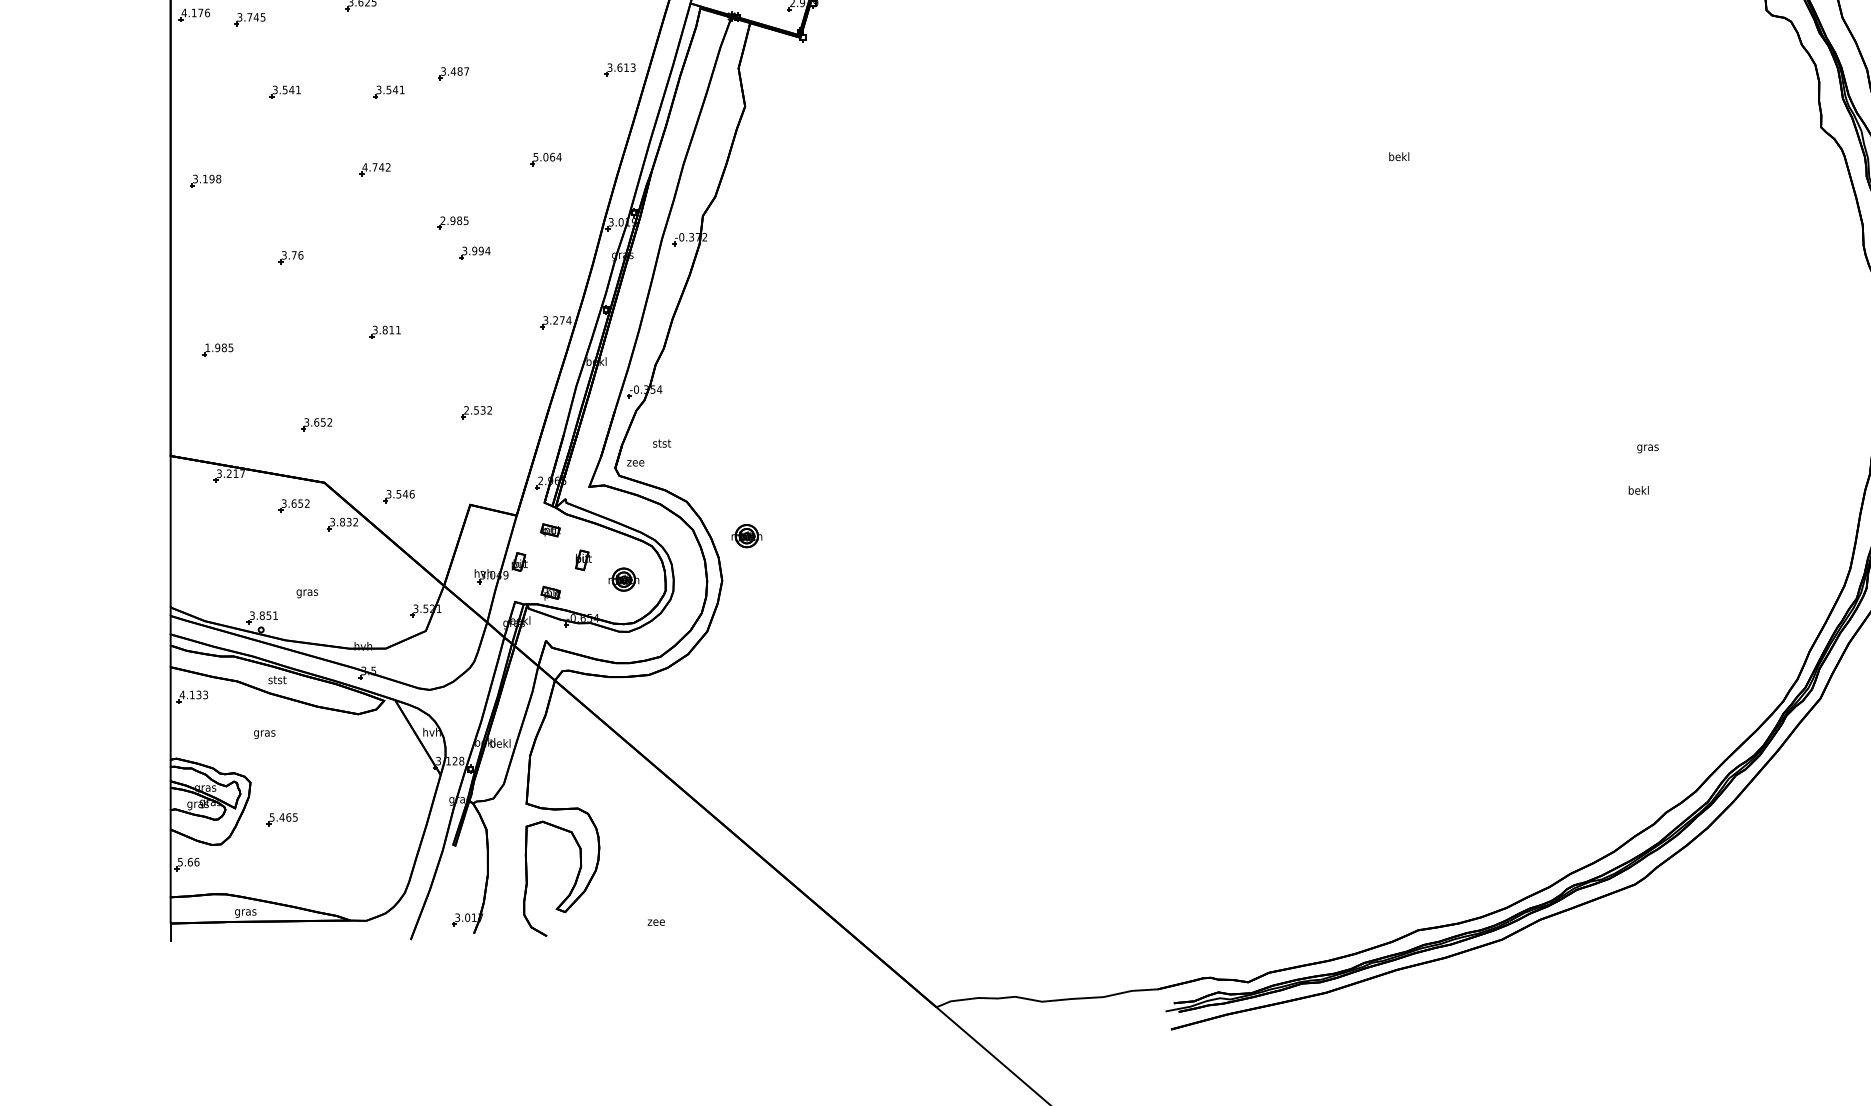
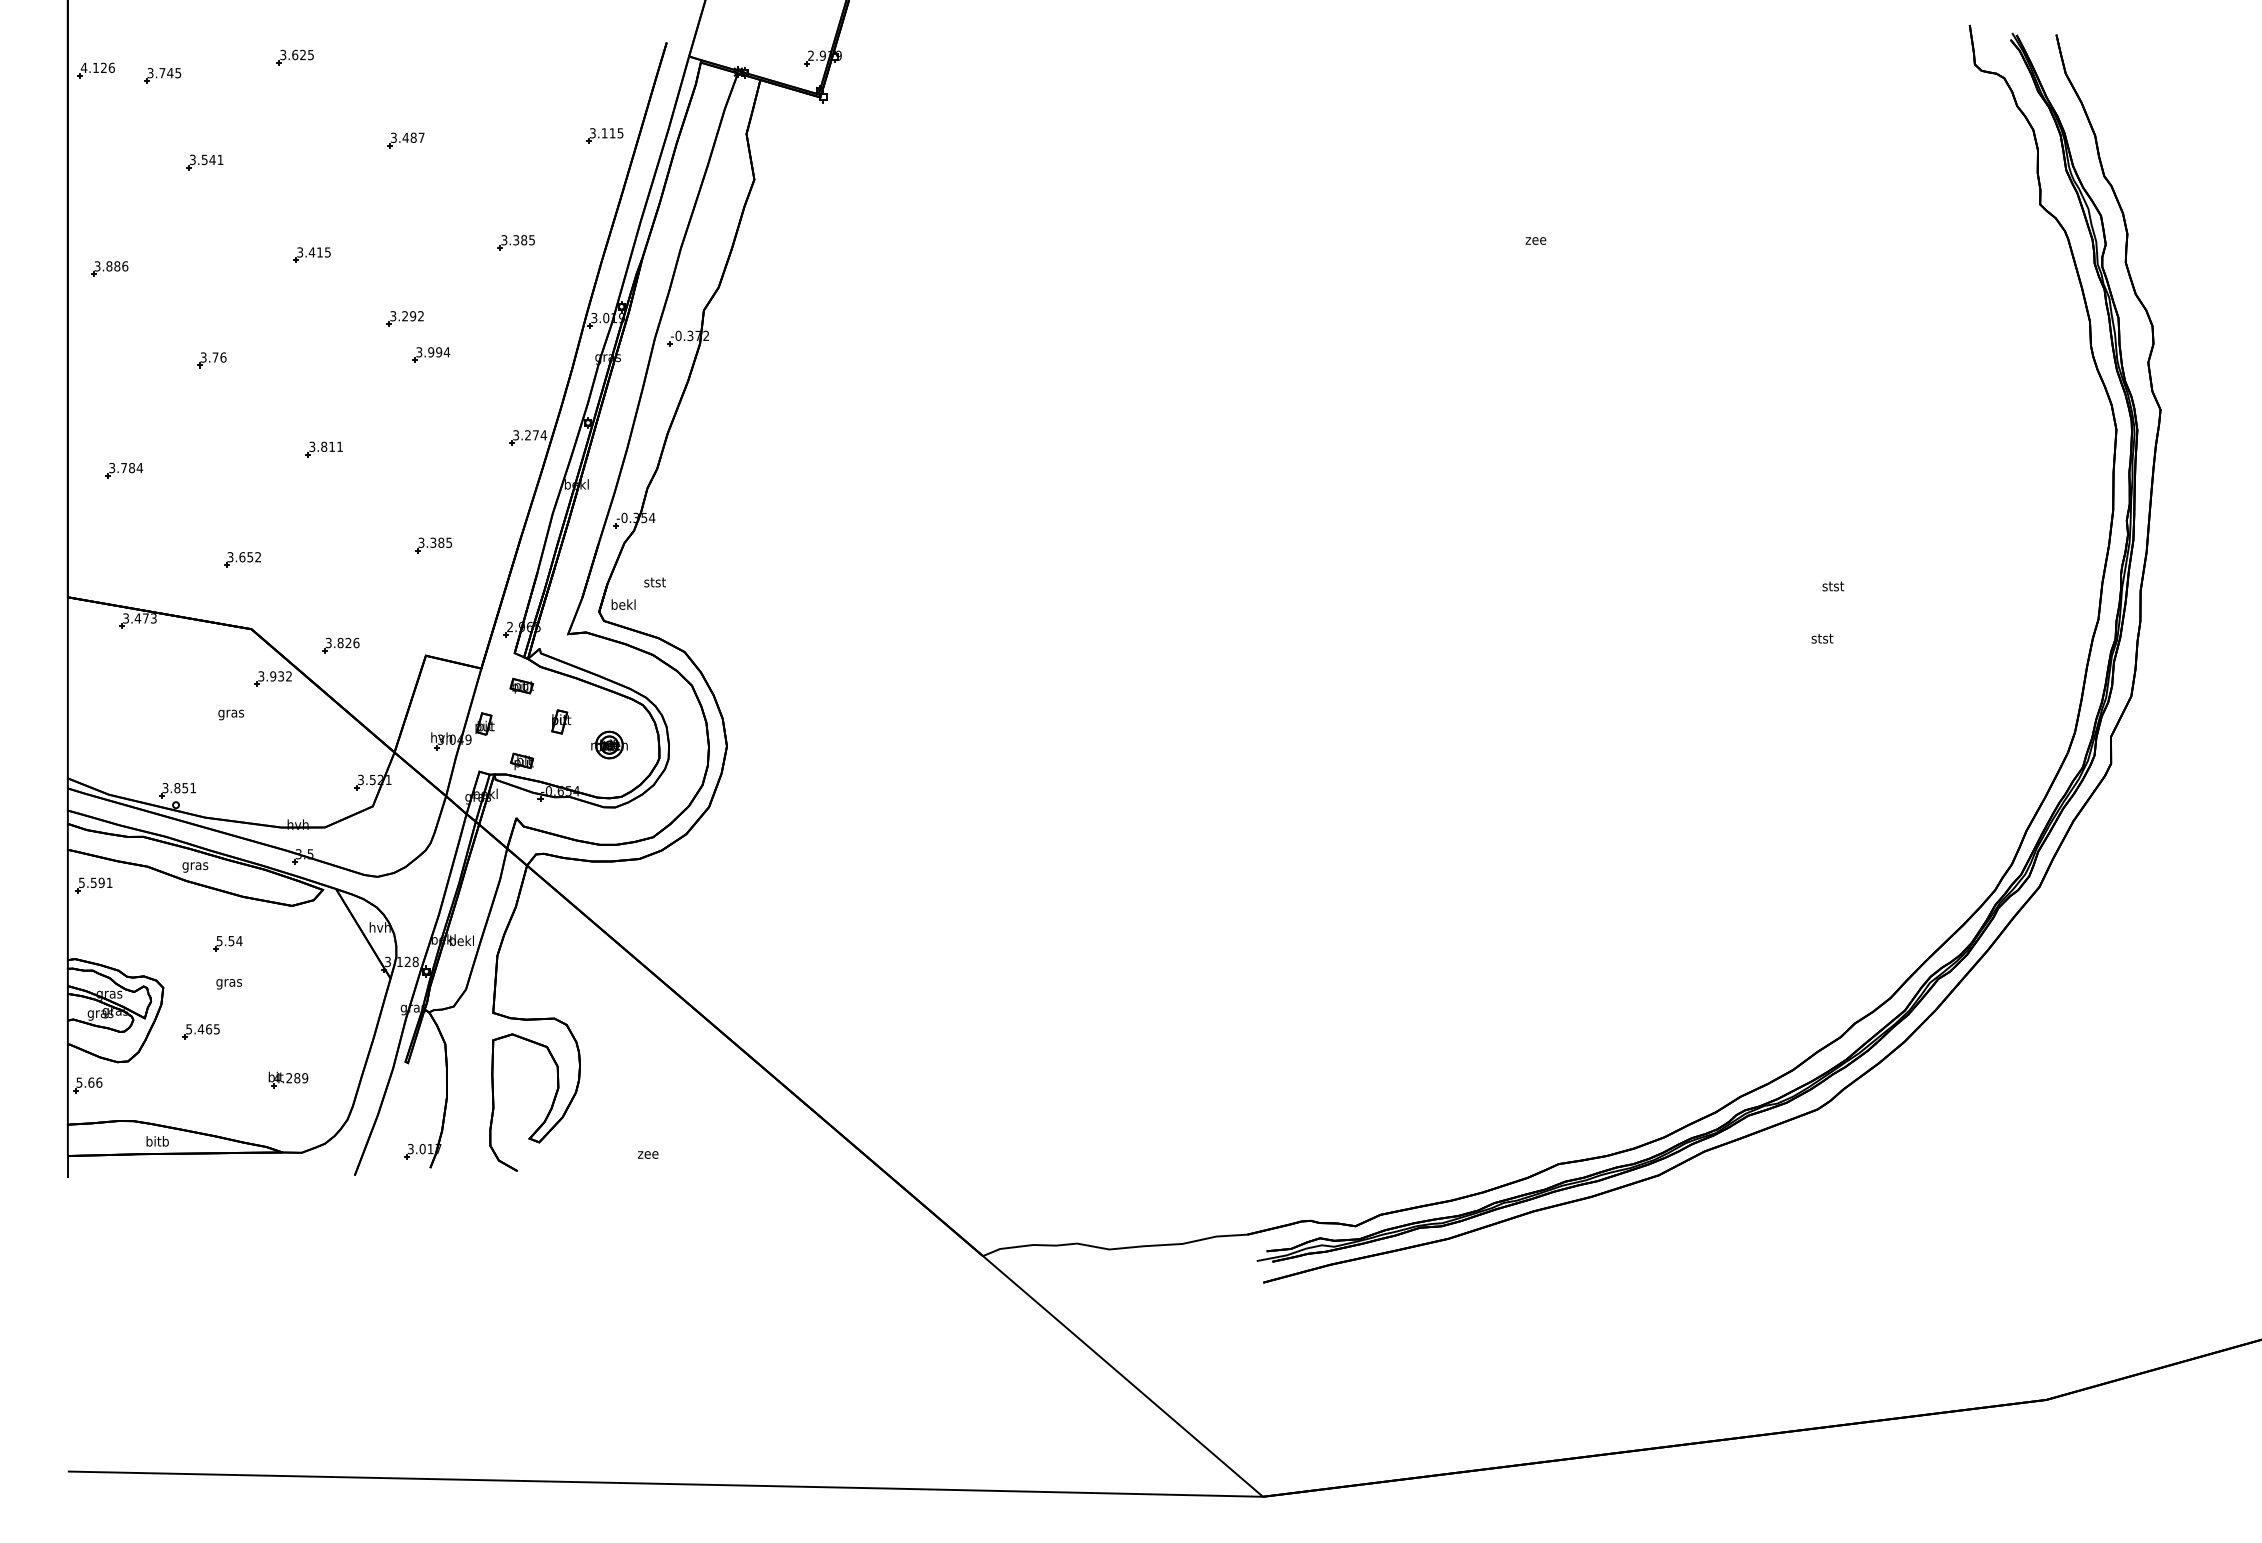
text: (200, 12) -> (103, 67), 4.176 -> 4.126
text: (626, 67) -> (612, 133), 3.613 -> 3.115
part: (388, 92) -> (328, 162), removed
text: (1398, 156) -> (1535, 239), bekl -> zee
text: (547, 157) -> (518, 240), 5.064 -> 3.385
text: (376, 167) -> (313, 252), 4.742 -> 3.415
text: (212, 179) -> (117, 266), 3.198 -> 3.886
text: (454, 221) -> (406, 316), 2.985 -> 3.292
text: (219, 347) -> (126, 467), 1.985 -> 3.784
text: (478, 410) -> (435, 542), 2.532 -> 3.385
text: (1648, 447) -> (1833, 587), gras -> stst
text: (635, 462) -> (623, 604), zee -> bekl
text: (235, 473) -> (145, 618), 3.217 -> 3.473
text: (1638, 490) -> (1822, 638), bekl -> stst
text: (402, 493) -> (344, 642), 3.546 -> 3.826
part: (294, 505) -> (215, 656), removed
text: (342, 522) -> (273, 676), 3.832 -> 3.932
part: (746, 535) -> (756, 692), removed
text: (307, 593) -> (231, 714), moved
text: (277, 681) -> (195, 866), stst -> gras
text: (193, 694) -> (95, 882), 4.133 -> 5.591
text: (264, 734) -> (229, 984), moved
part: (304, 745) -> (227, 943), added
part: (355, 859) -> (288, 1079), added
text: (245, 912) -> (157, 1142), gras -> bitb

